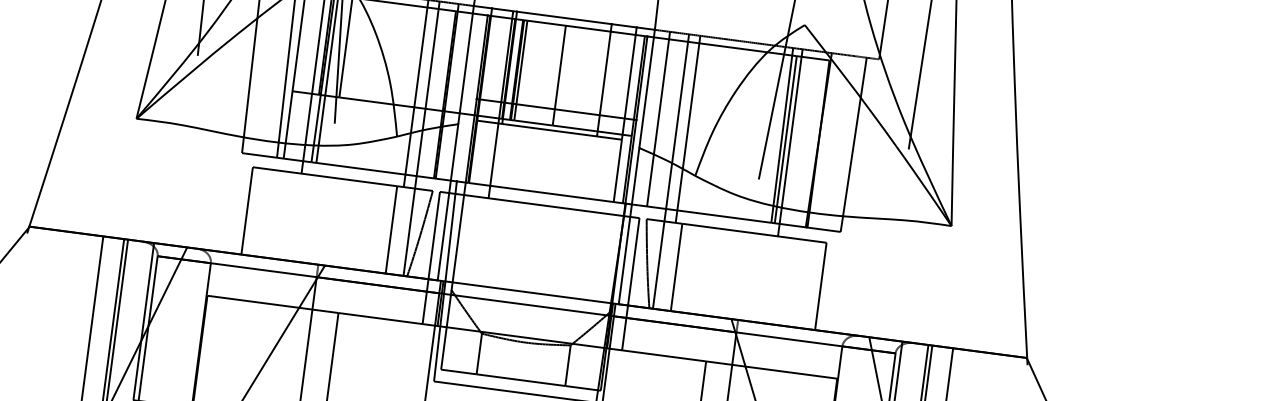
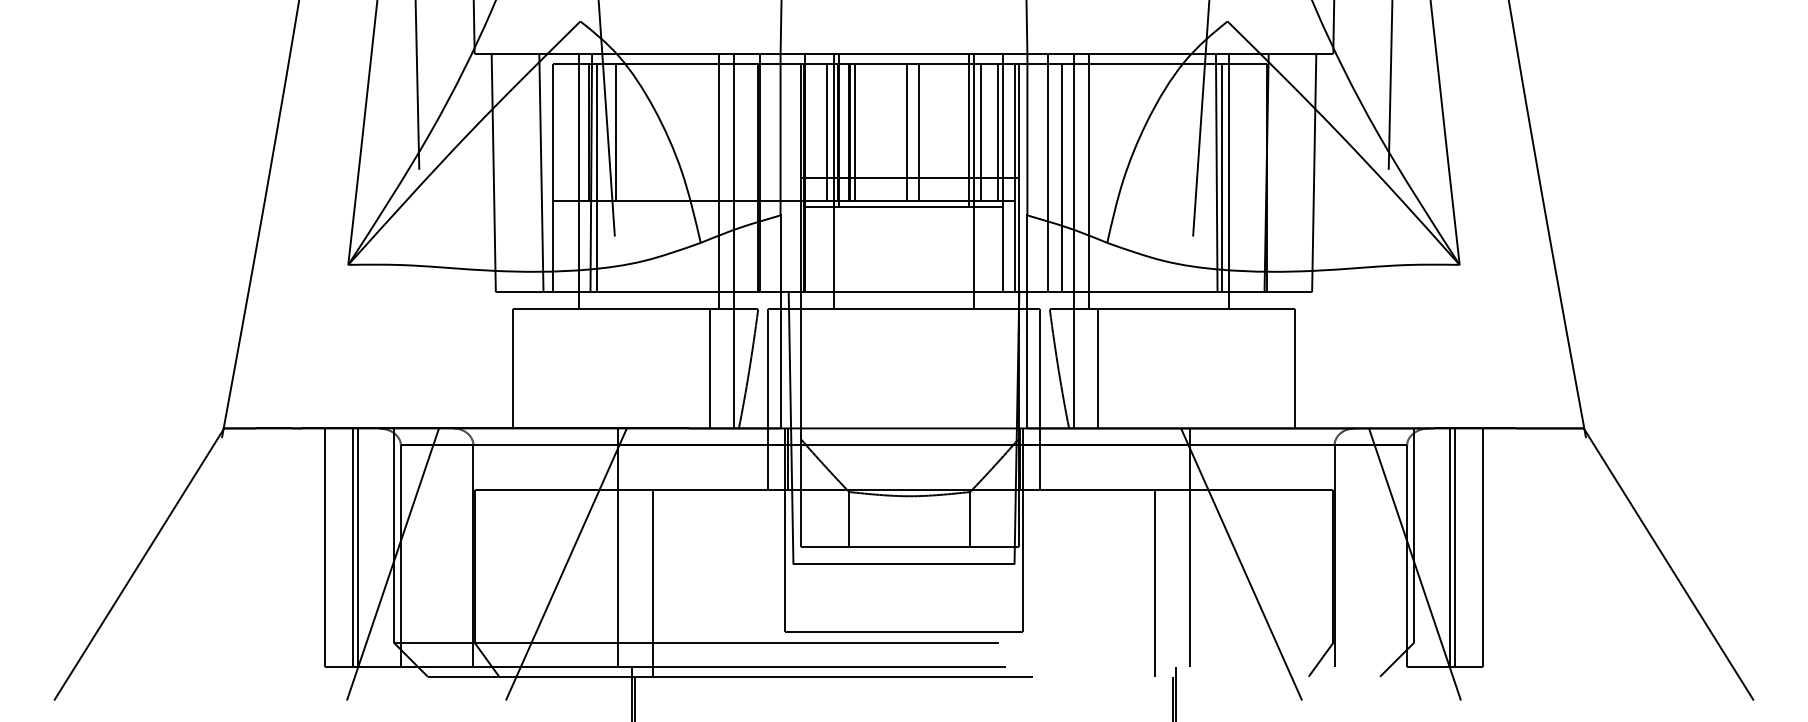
line: (499, 67) -> (826, 132), added
line: (567, 76) -> (918, 132), added
line: (613, 82) -> (981, 132), added
line: (626, 84) -> (998, 132), added
line: (603, 117) -> (973, 181), added
line: (667, 124) -> (1061, 178), added

